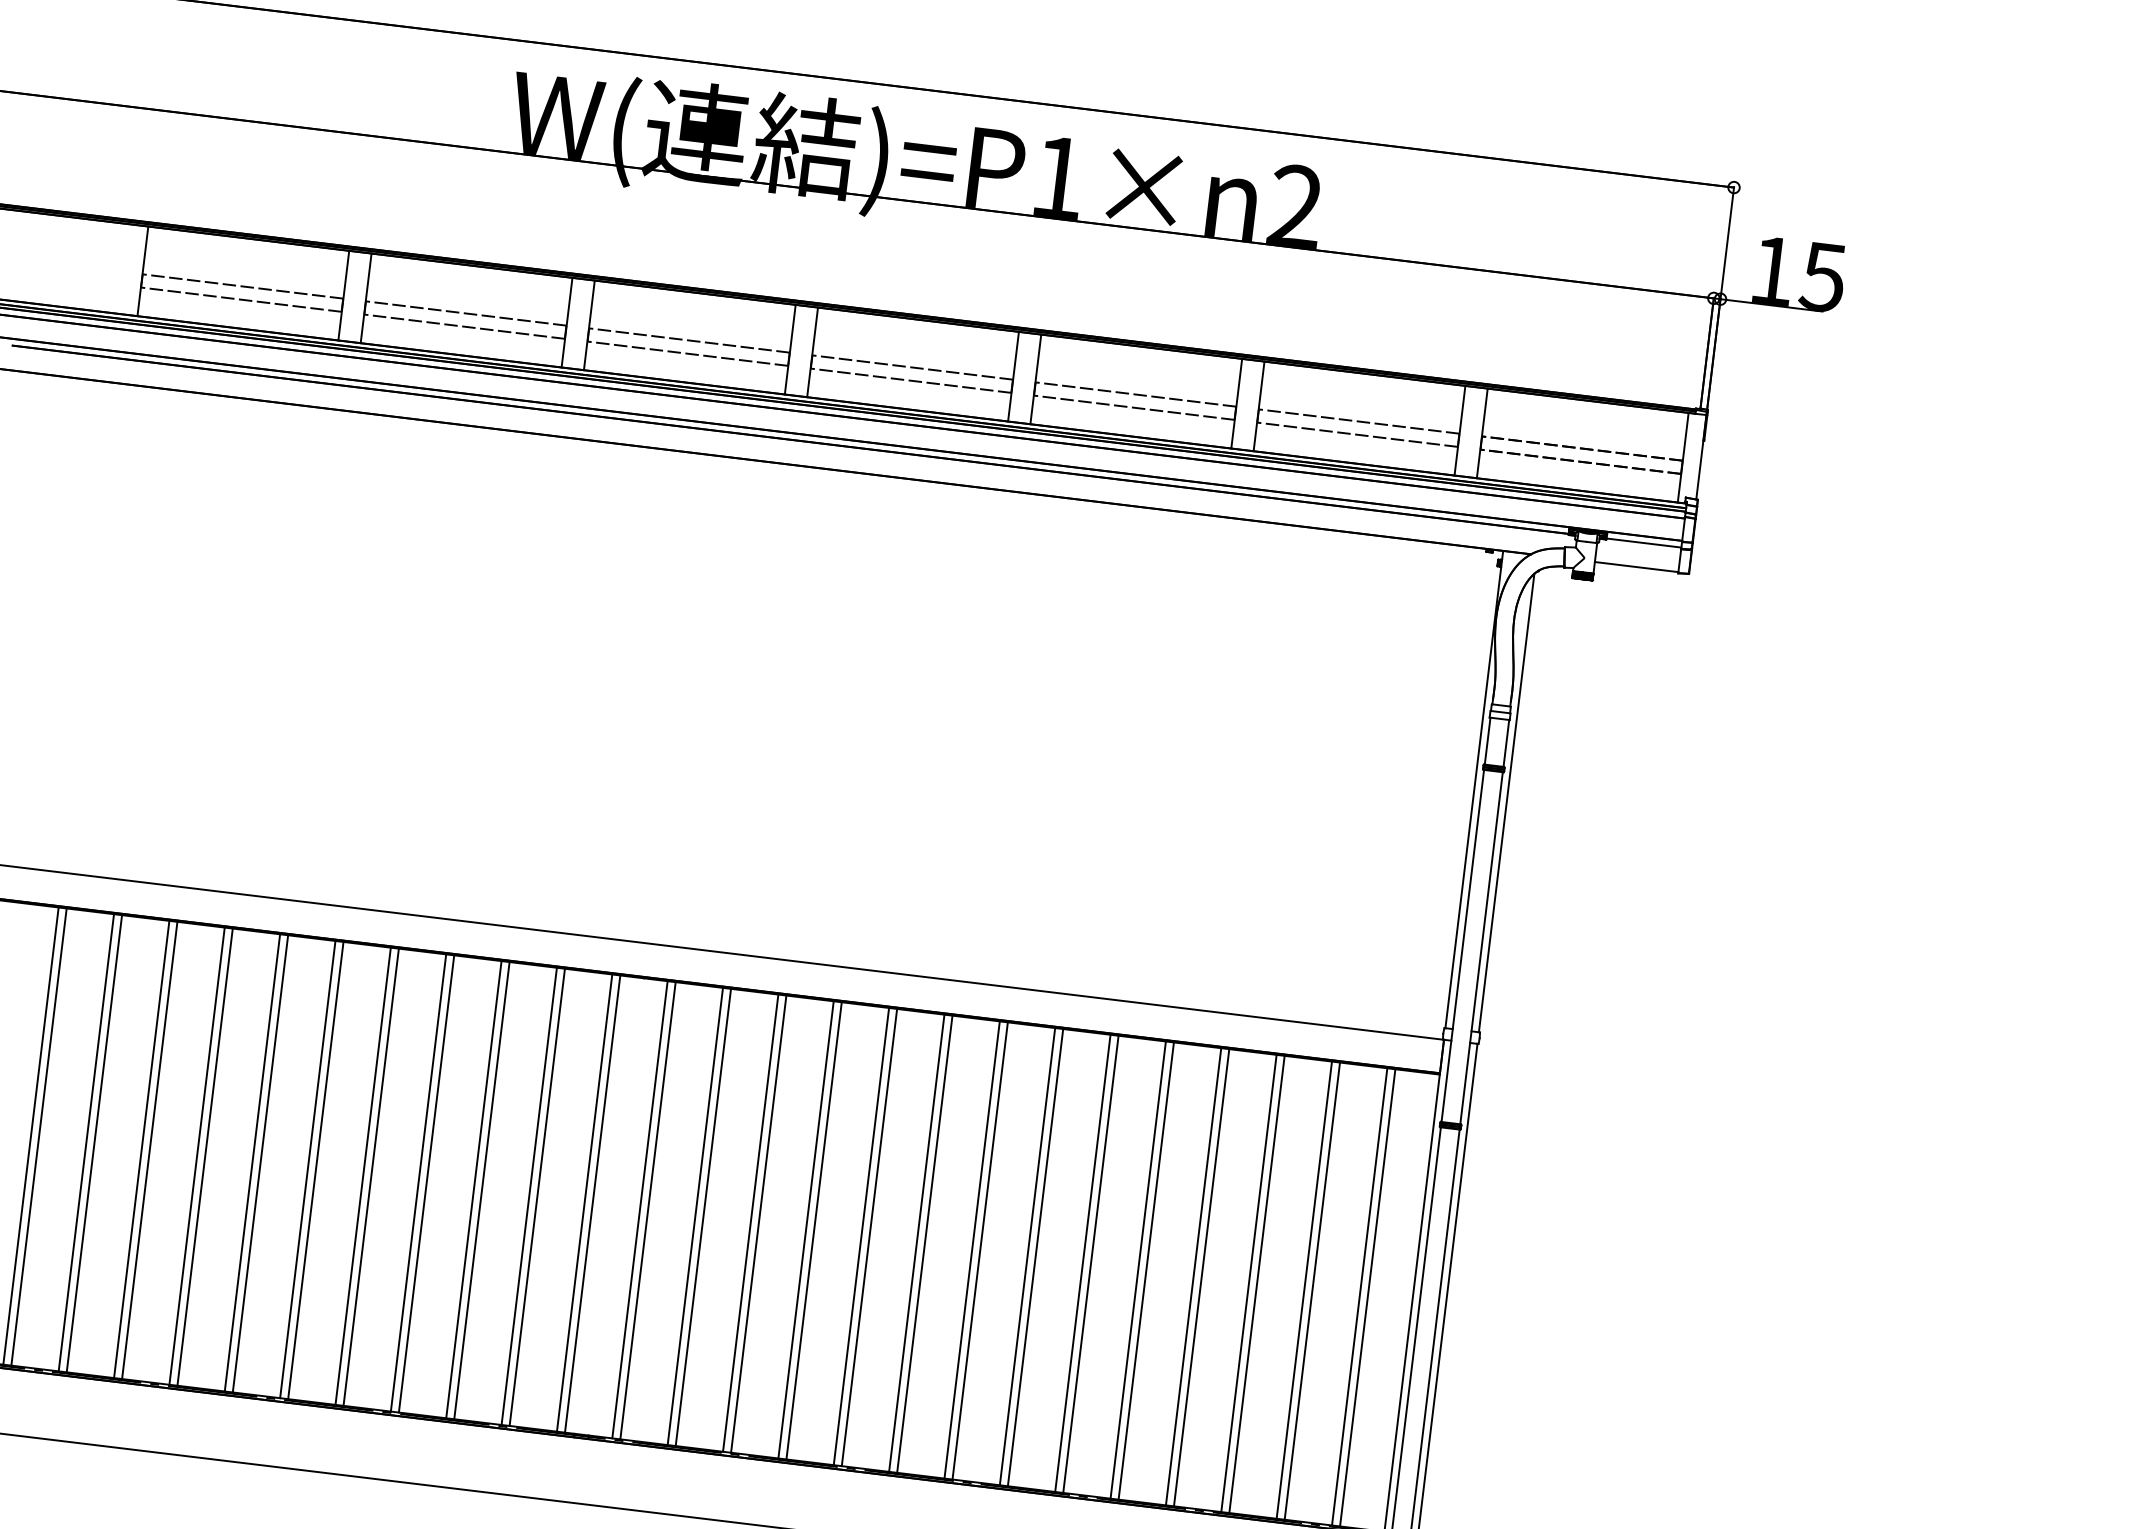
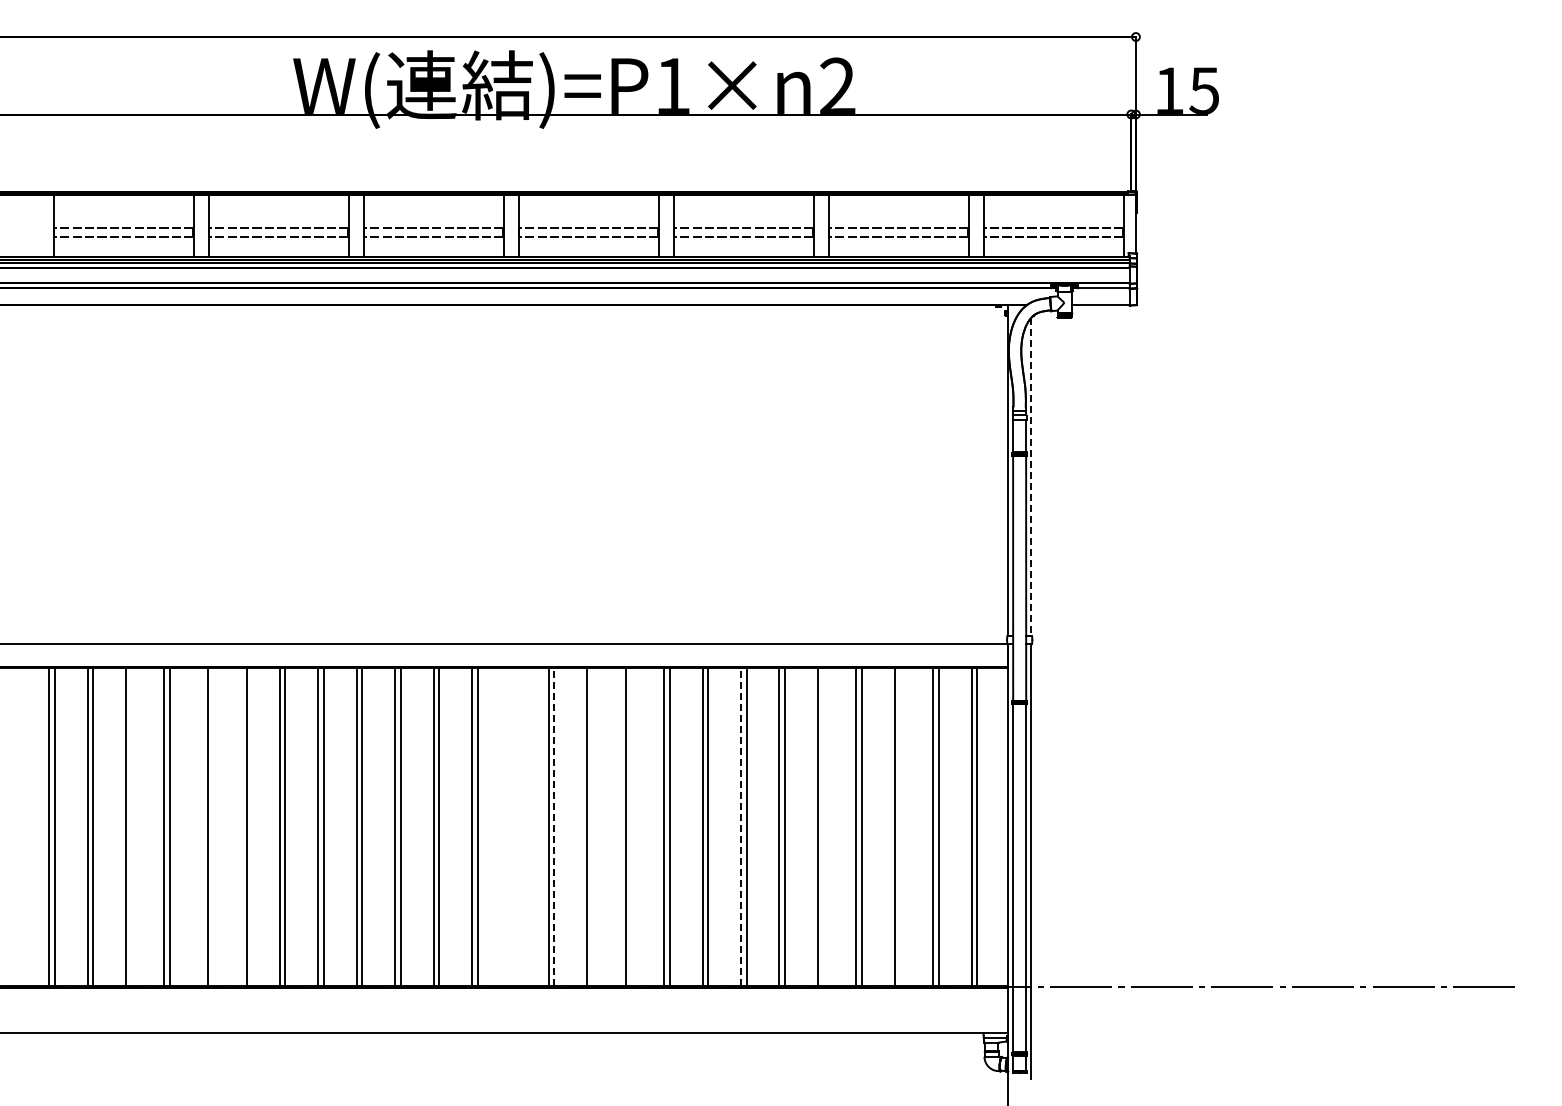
line: (1506, 803) -> (1031, 477), solid -> dashed
line: (149, 1149) -> (131, 826), removed
line: (251, 1161) -> (202, 826), removed
line: (308, 1168) -> (241, 826), removed
line: (695, 1215) -> (510, 826), removed
line: (702, 1216) -> (515, 826), removed
line: (758, 1224) -> (554, 827), solid -> dashed
line: (813, 1229) -> (592, 826), removed
line: (869, 1236) -> (631, 826), removed
line: (1028, 1257) -> (741, 827), solid -> dashed
line: (1146, 1270) -> (823, 826), removed
line: (1257, 1283) -> (900, 826), removed

